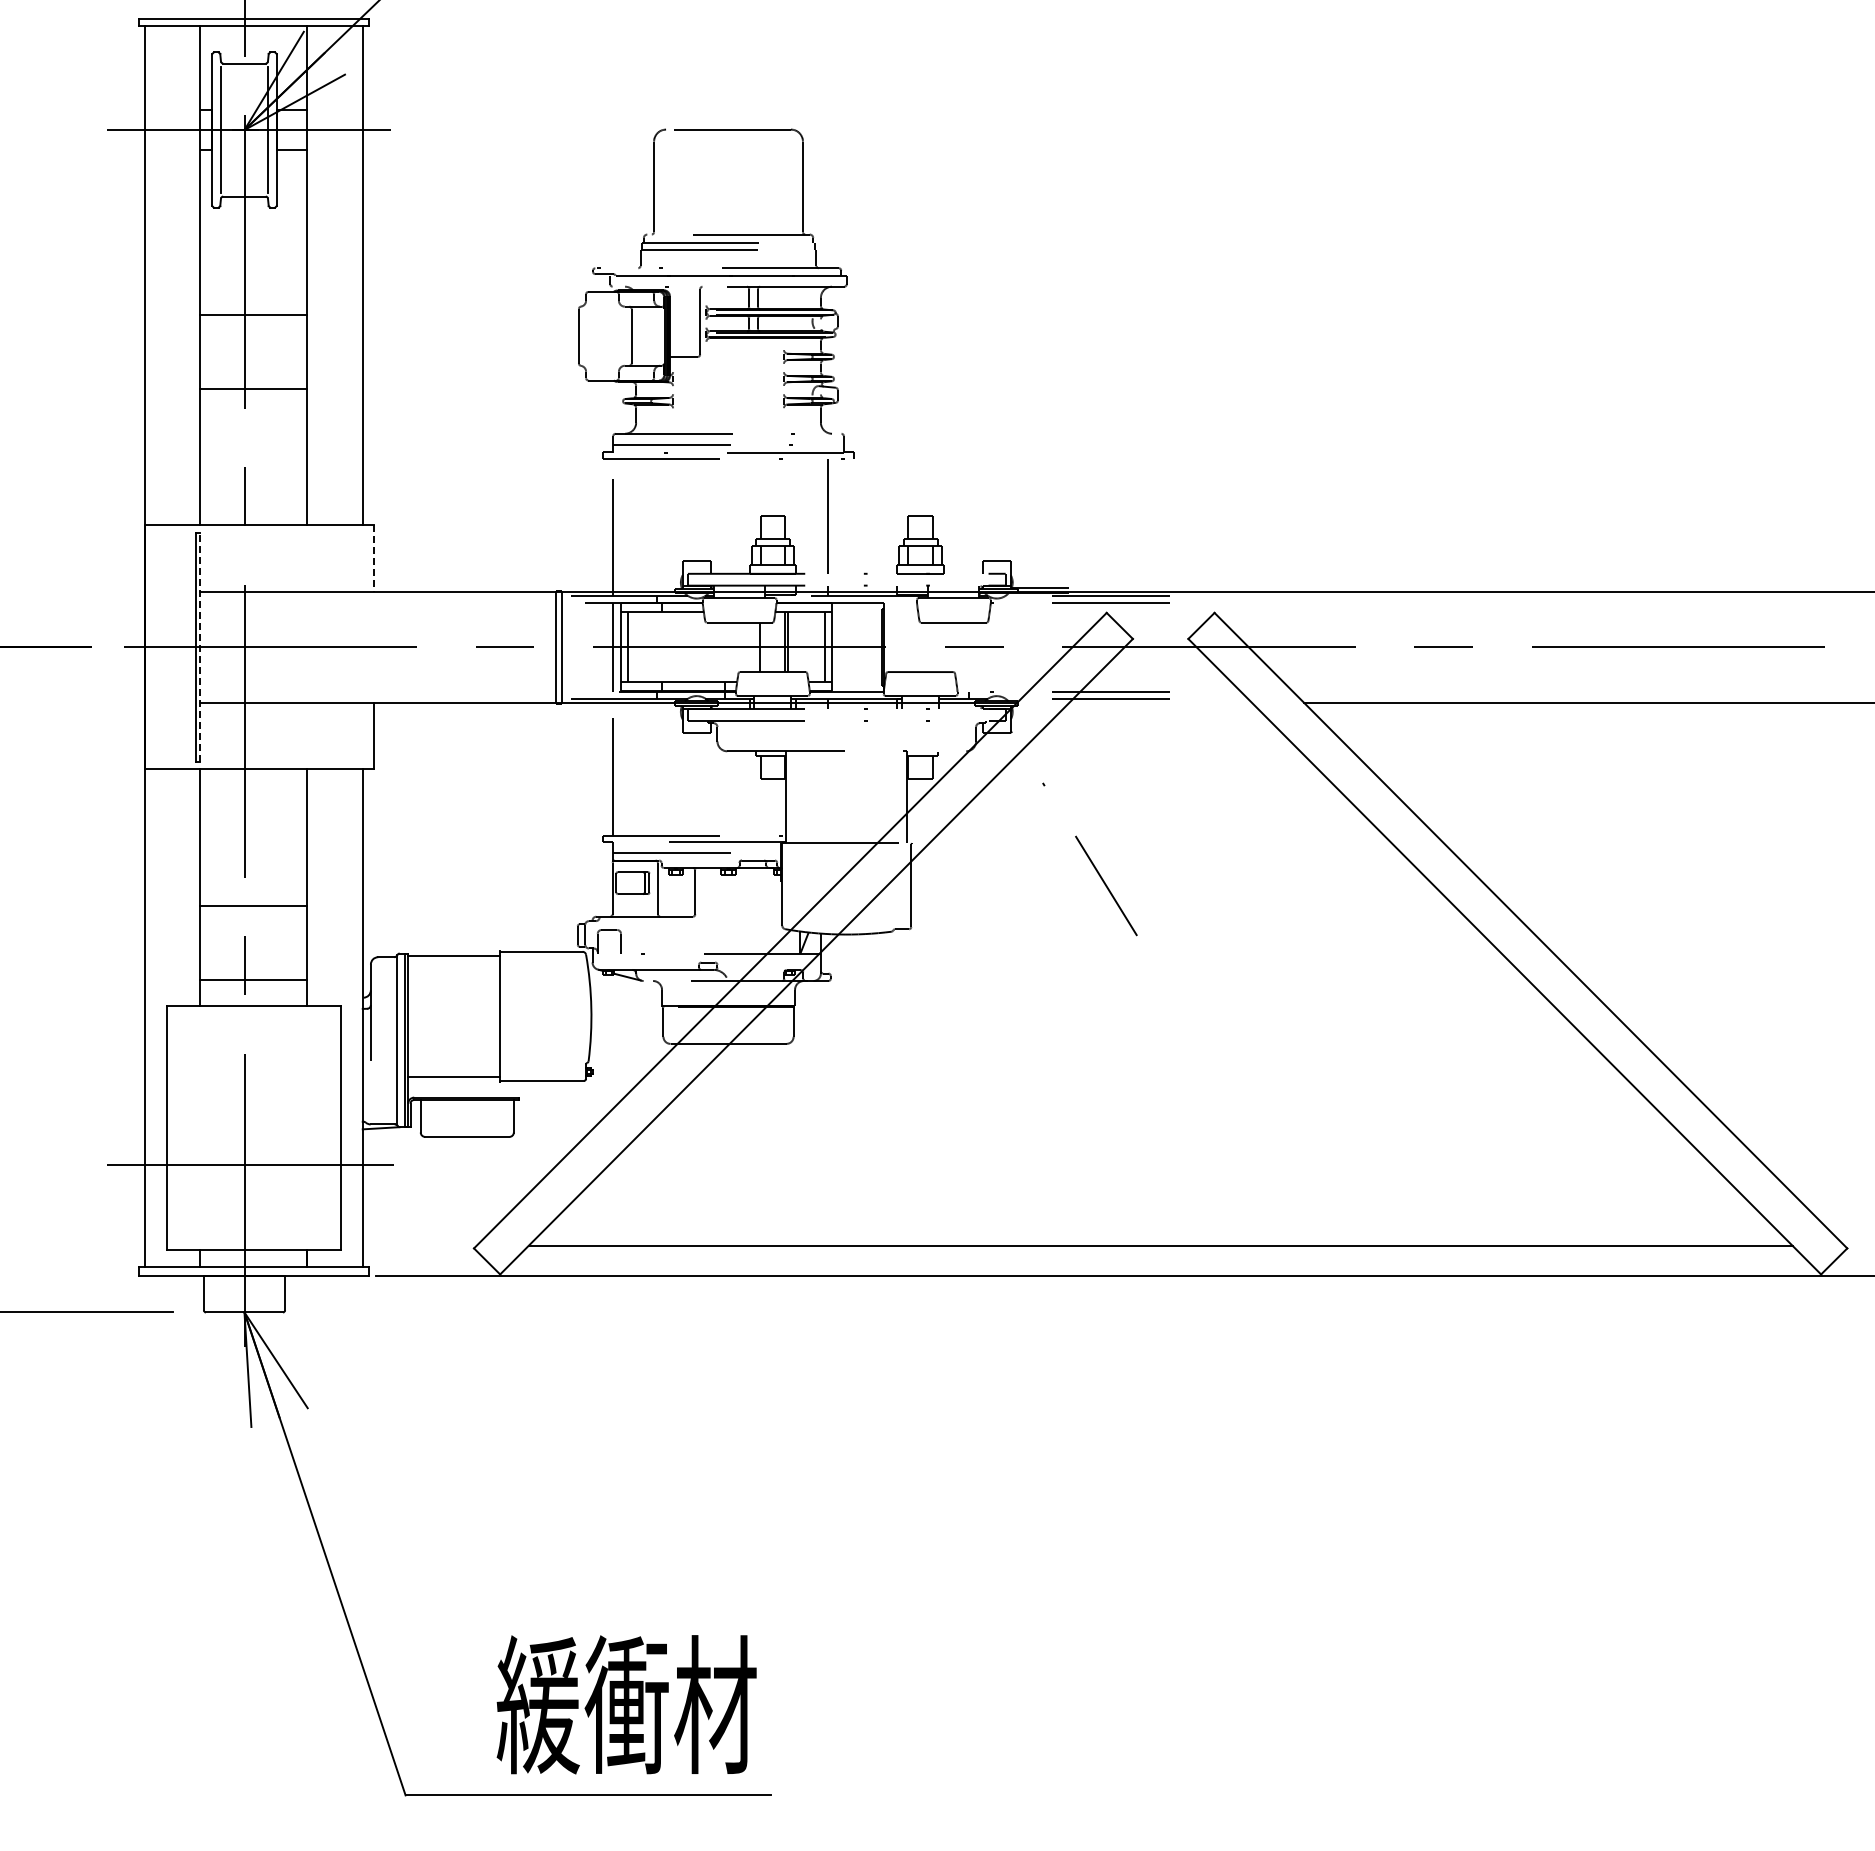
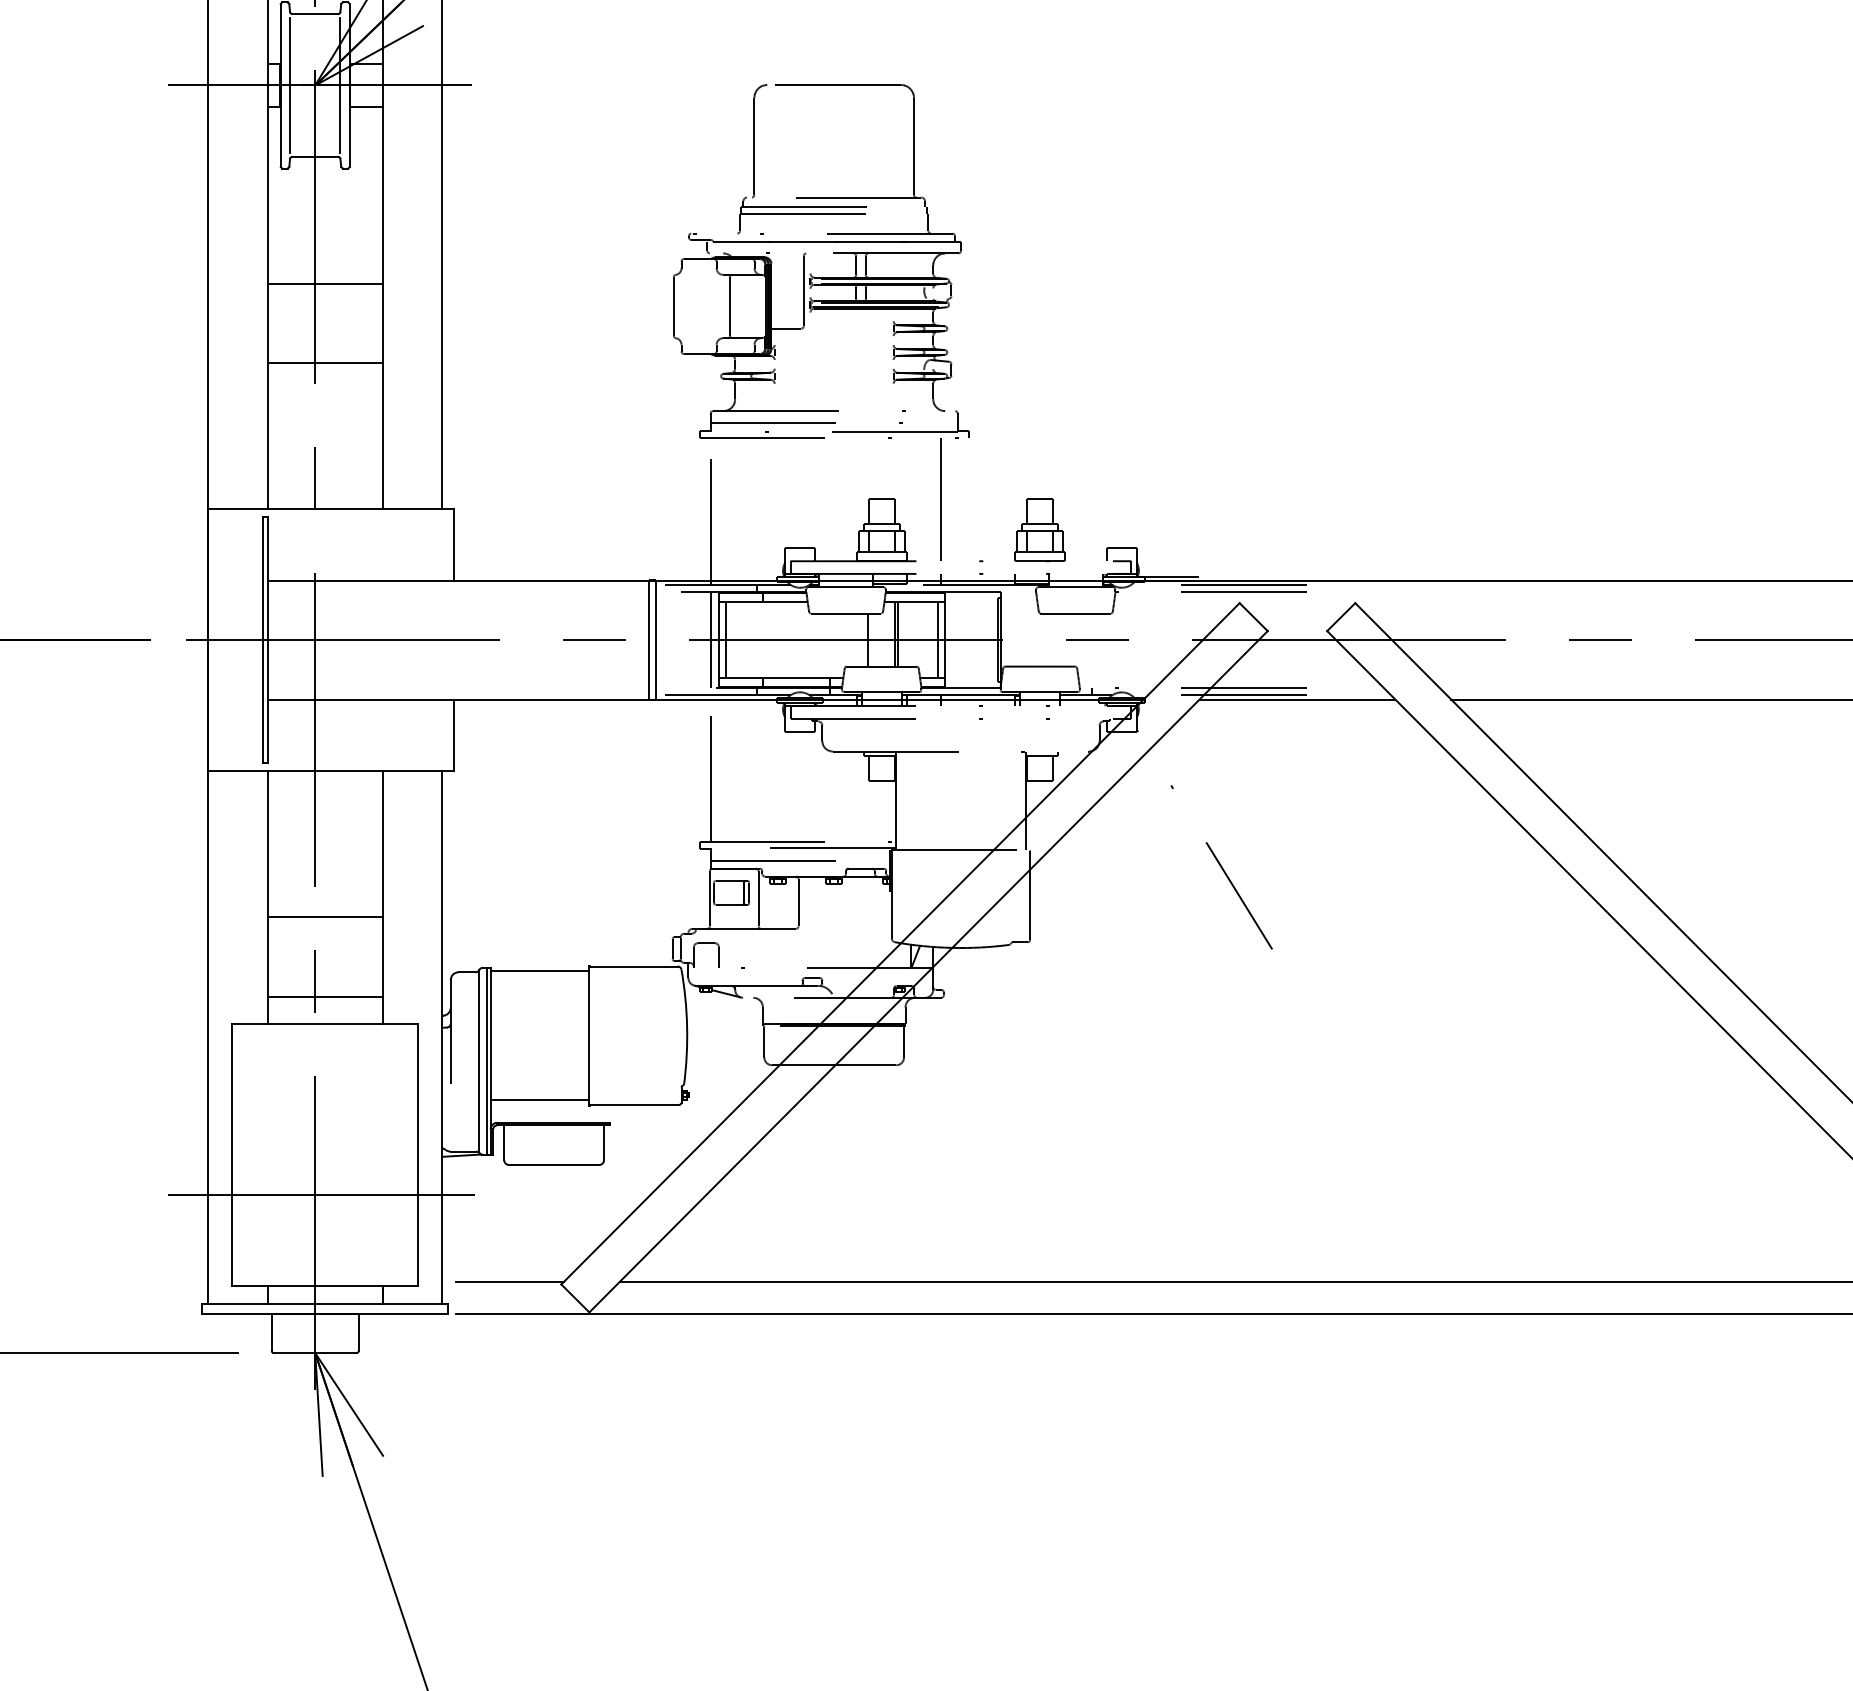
line: (373, 559) -> (453, 545), dashed -> solid
line: (200, 647) -> (268, 640), dashed -> solid
line: (1160, 702) -> (1297, 699), added
line: (426, 1245) -> (510, 1281), added

